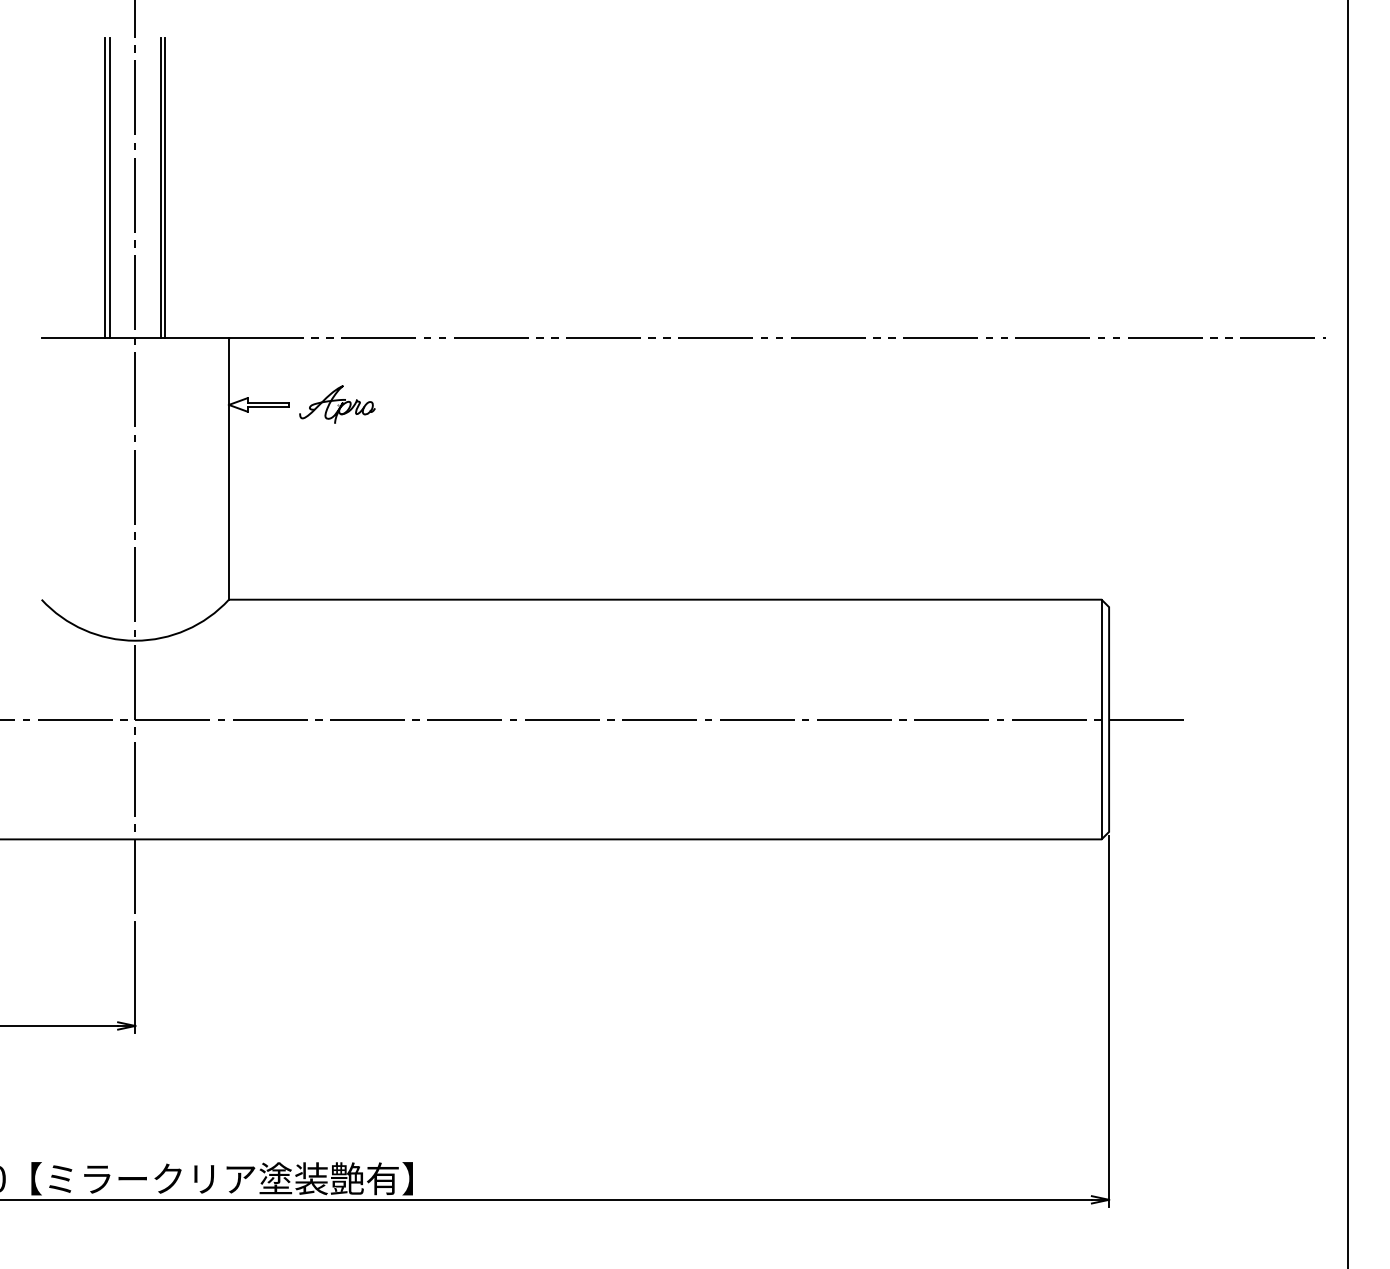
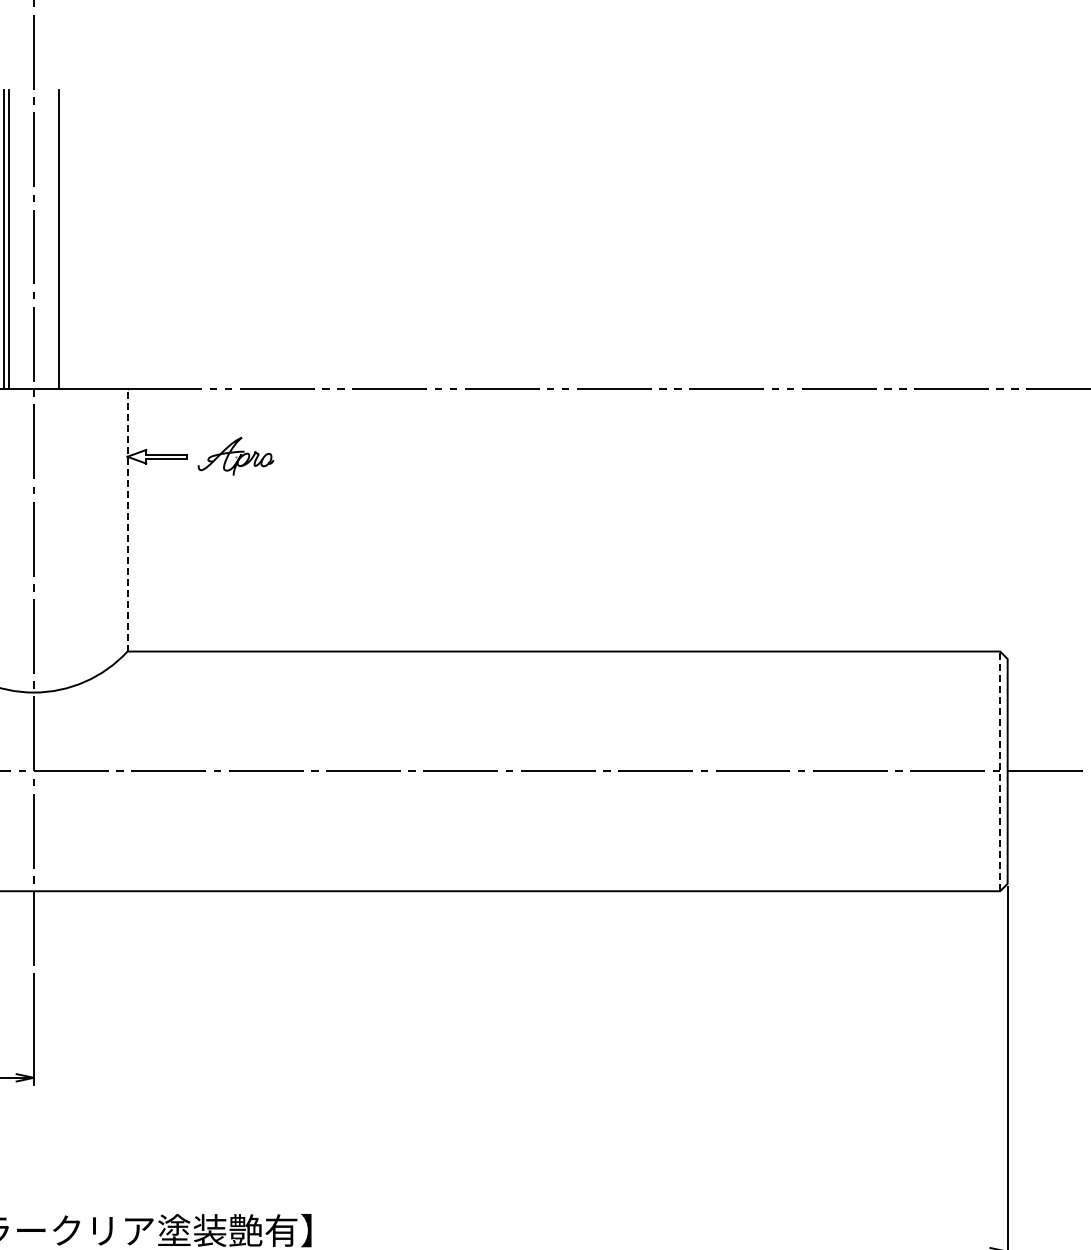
line: (165, 187) -> (64, 239), removed
line: (228, 468) -> (127, 520), solid -> dashed
line: (1101, 719) -> (1000, 771), solid -> dashed

